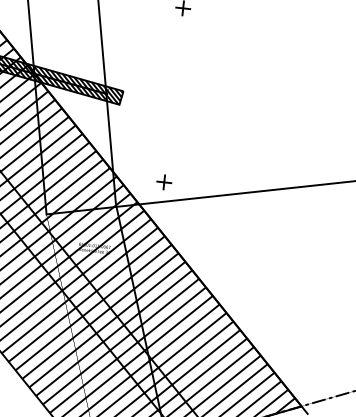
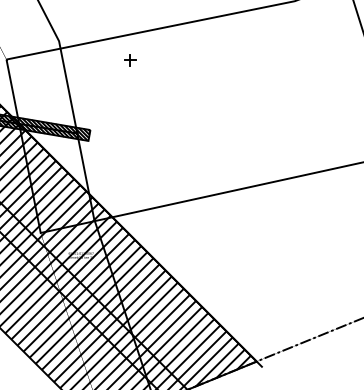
part: (164, 181) -> (130, 197), removed

